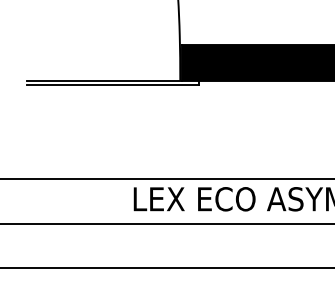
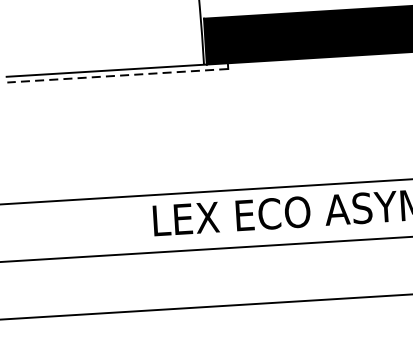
line: (113, 85) -> (118, 76), solid -> dashed

